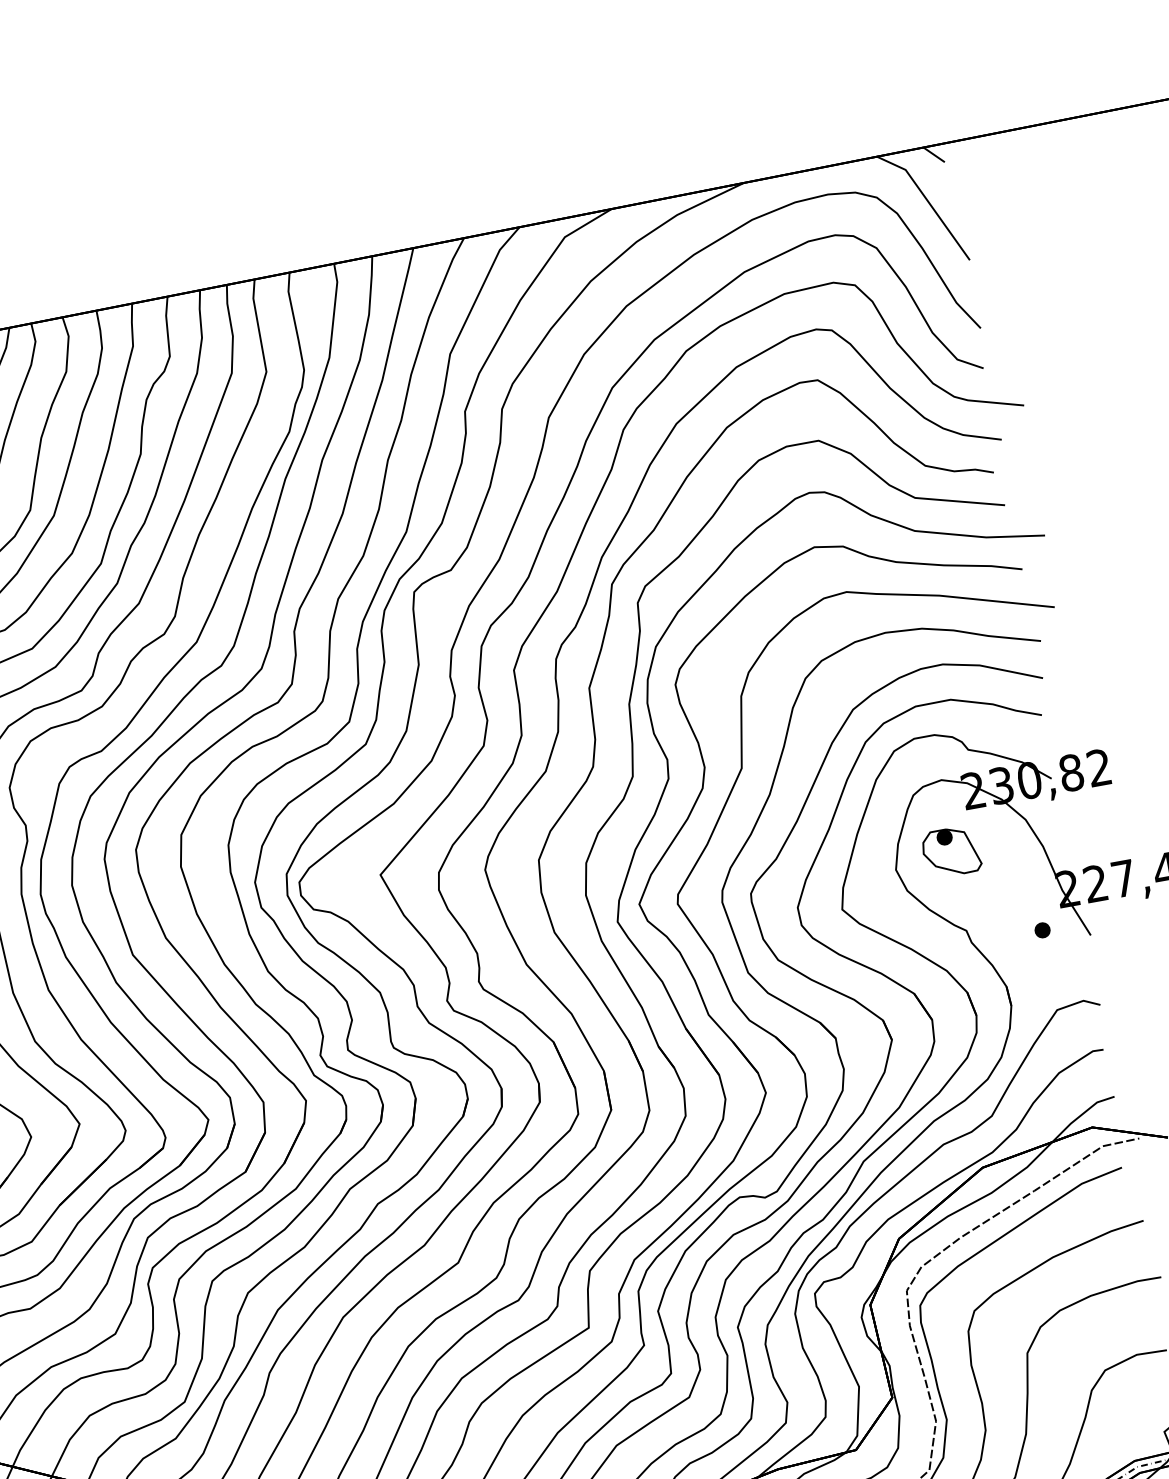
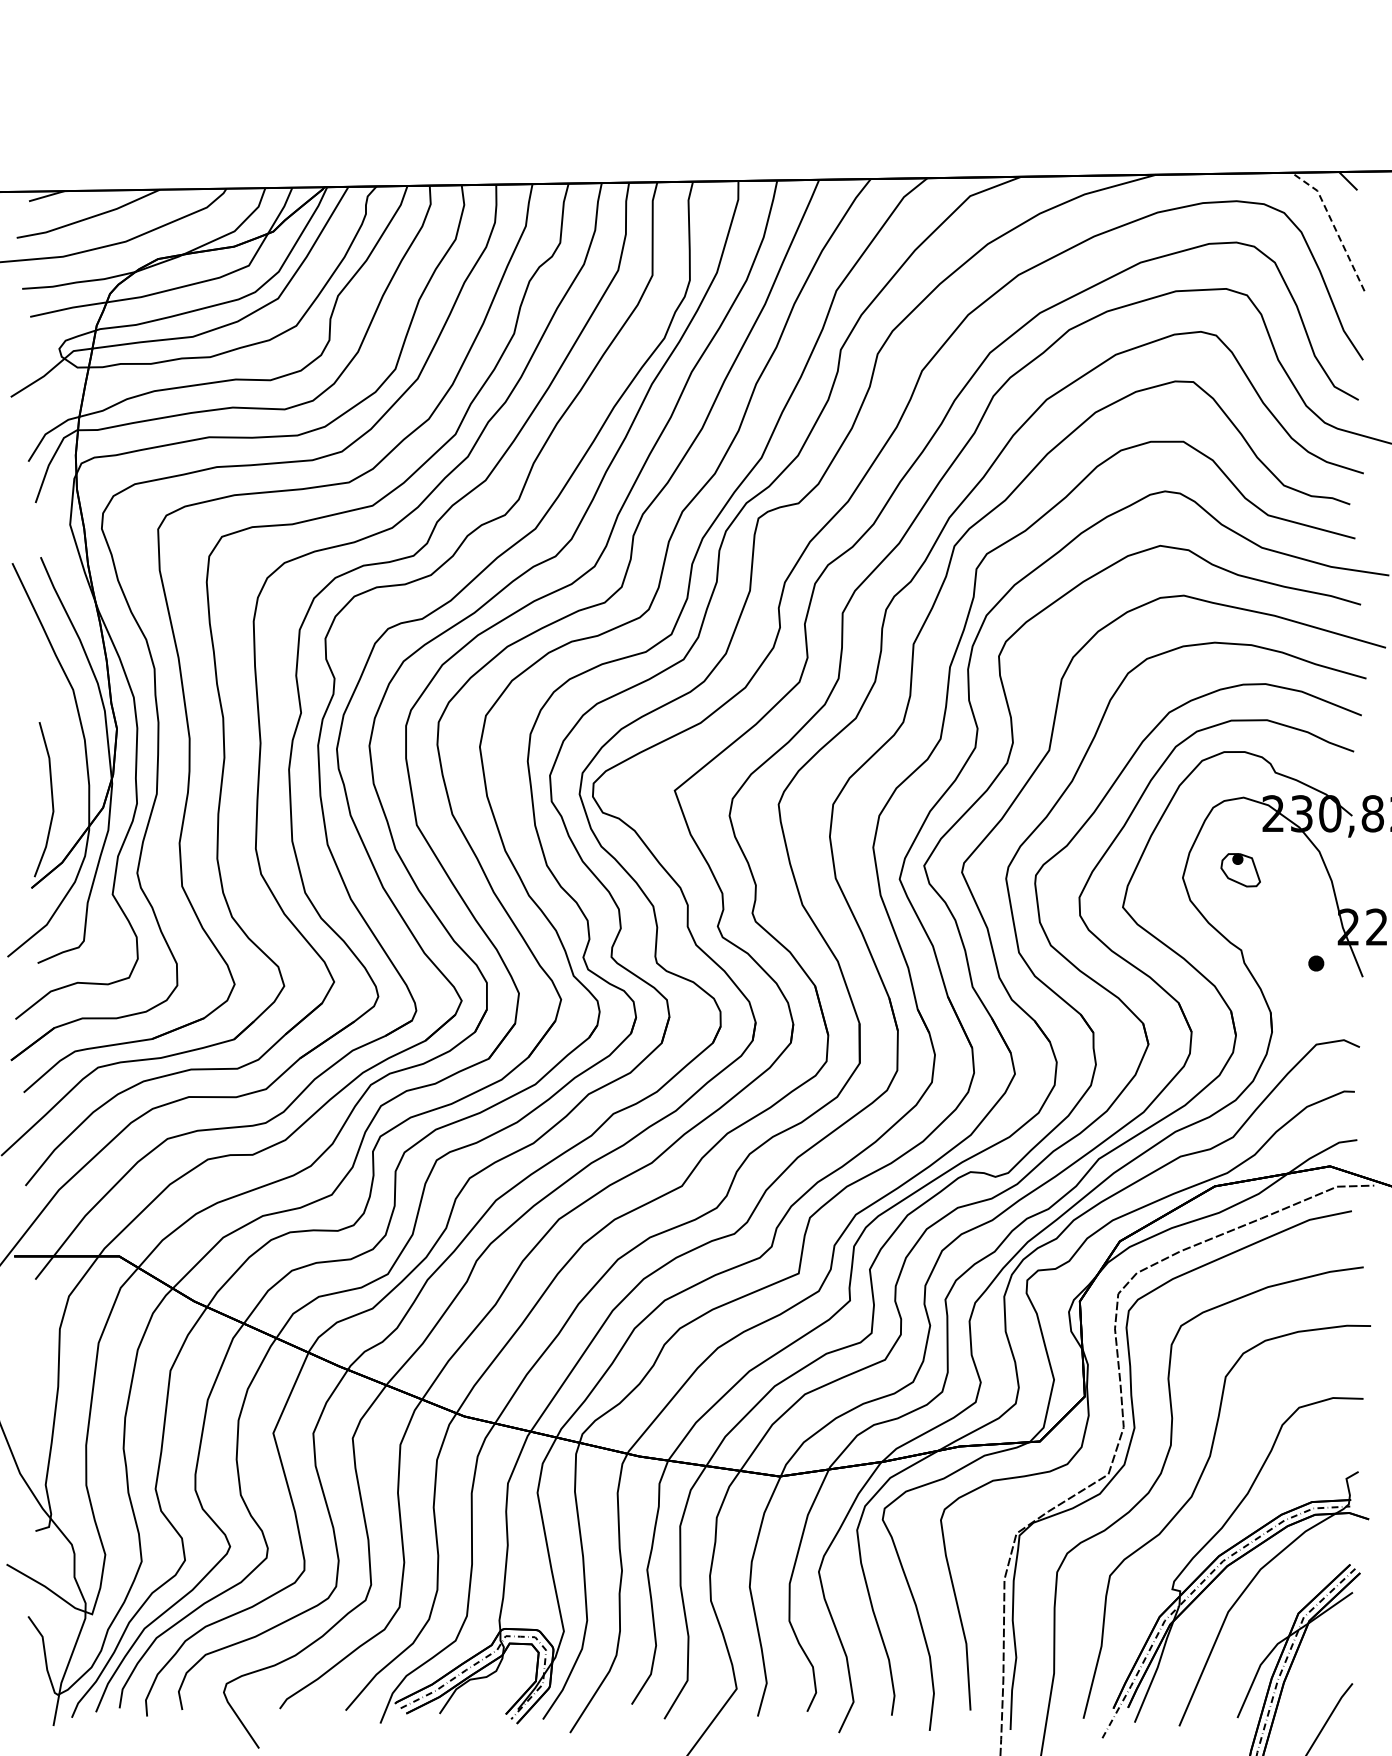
line: (927, 201) -> (1333, 225), solid -> dashed
part: (951, 852) -> (1240, 870), size x0.7

